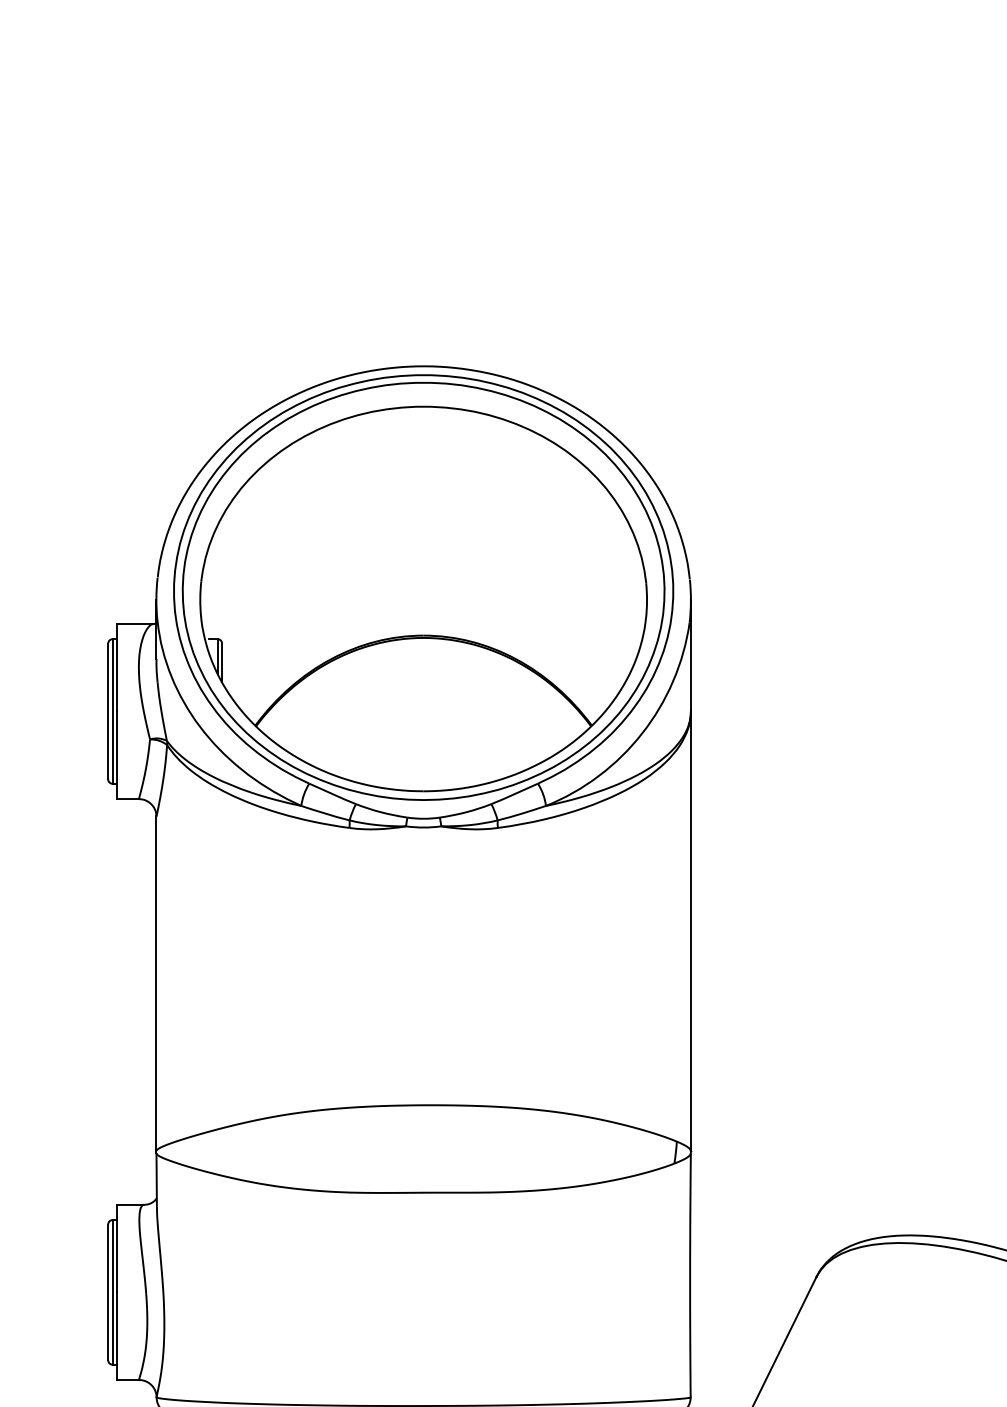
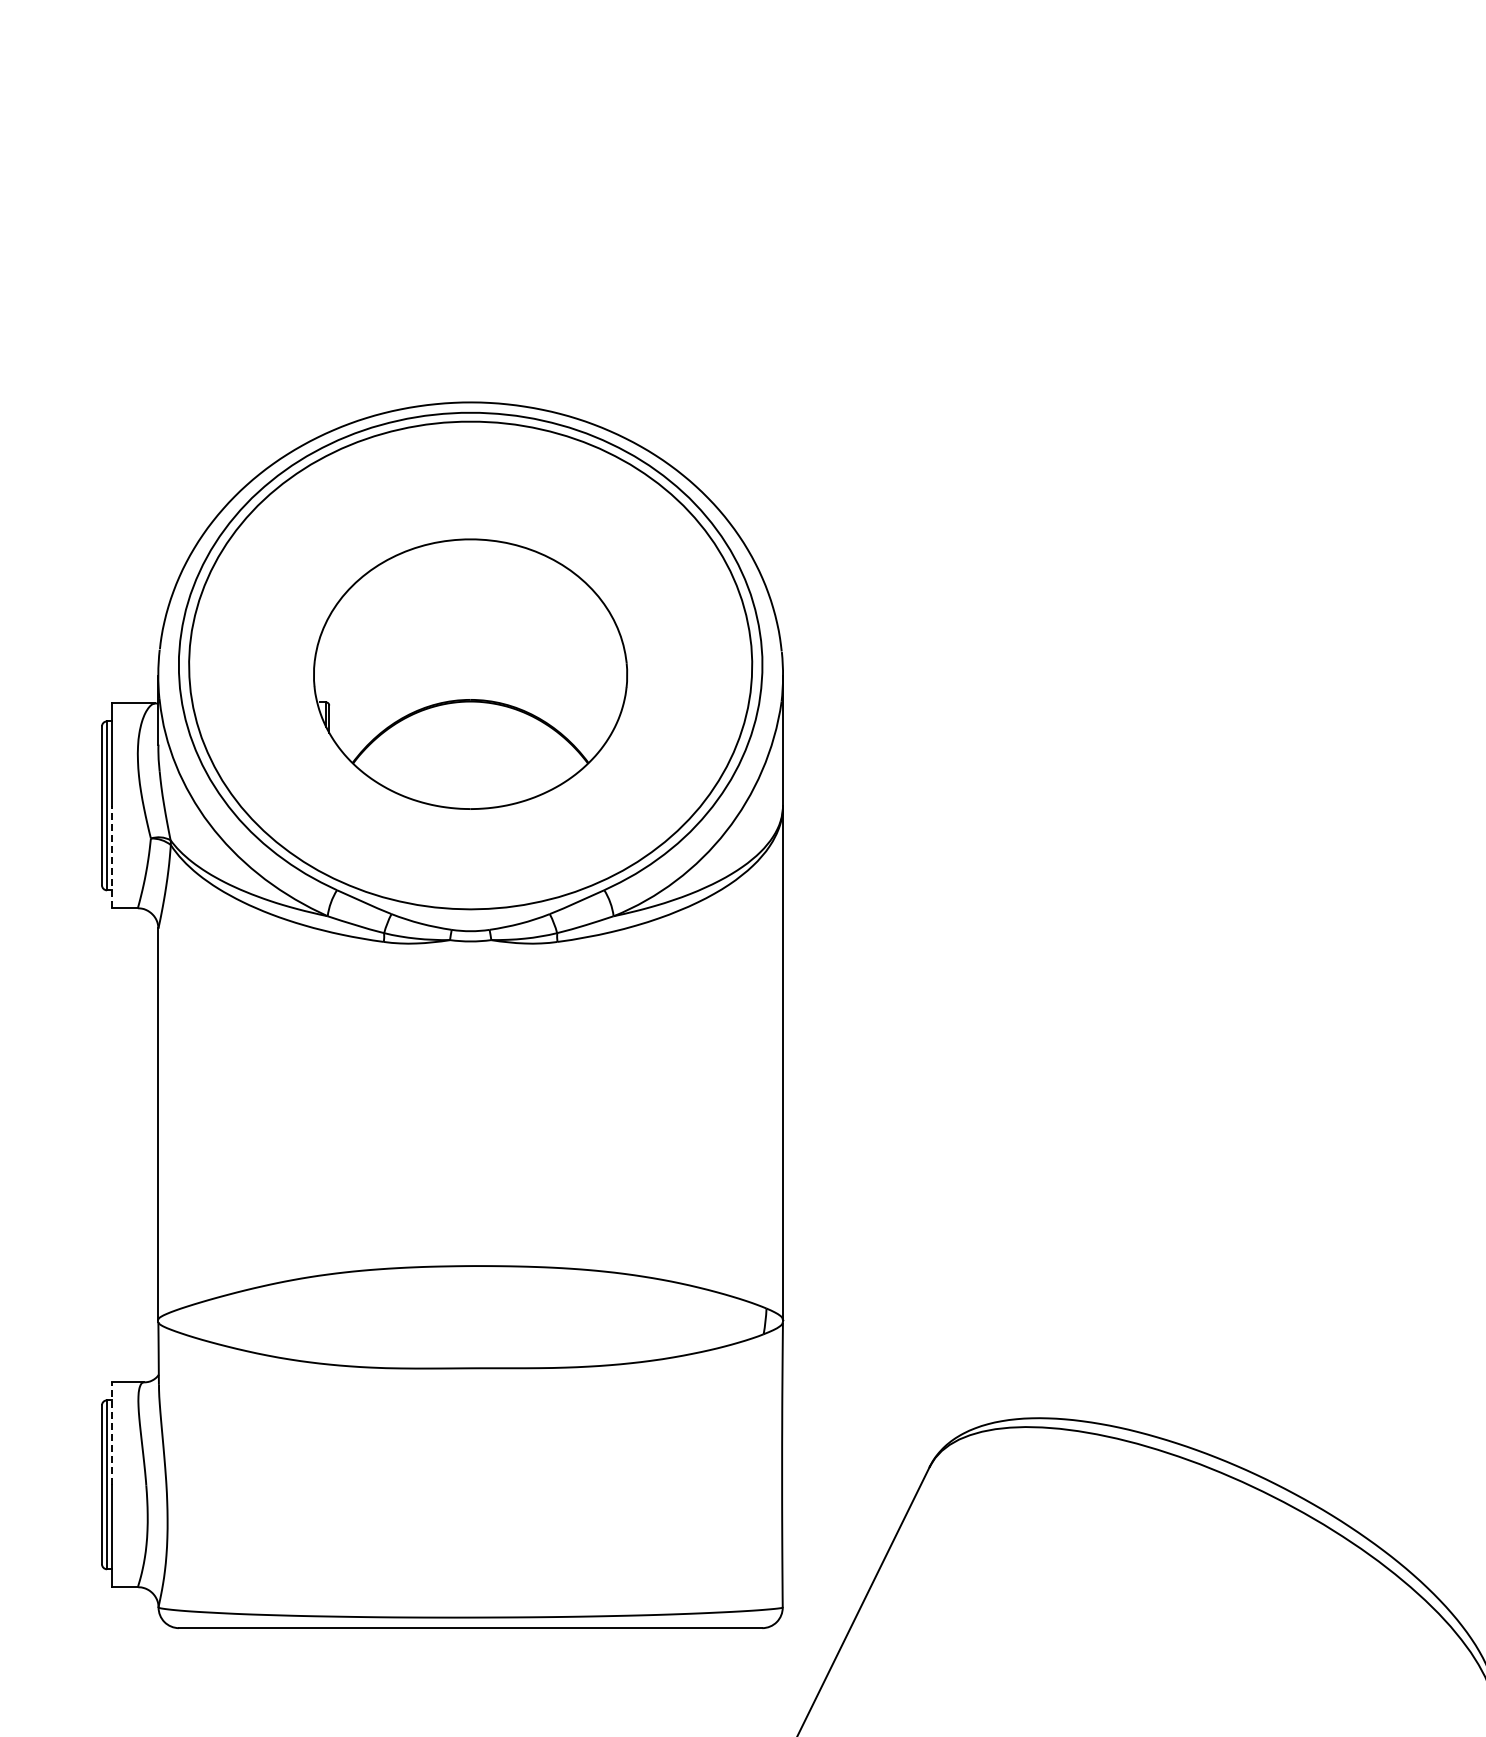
part: (423, 598) -> (470, 673), size x0.6
line: (117, 754) -> (112, 856), solid -> dashed
line: (117, 1248) -> (112, 1433), solid -> dashed

